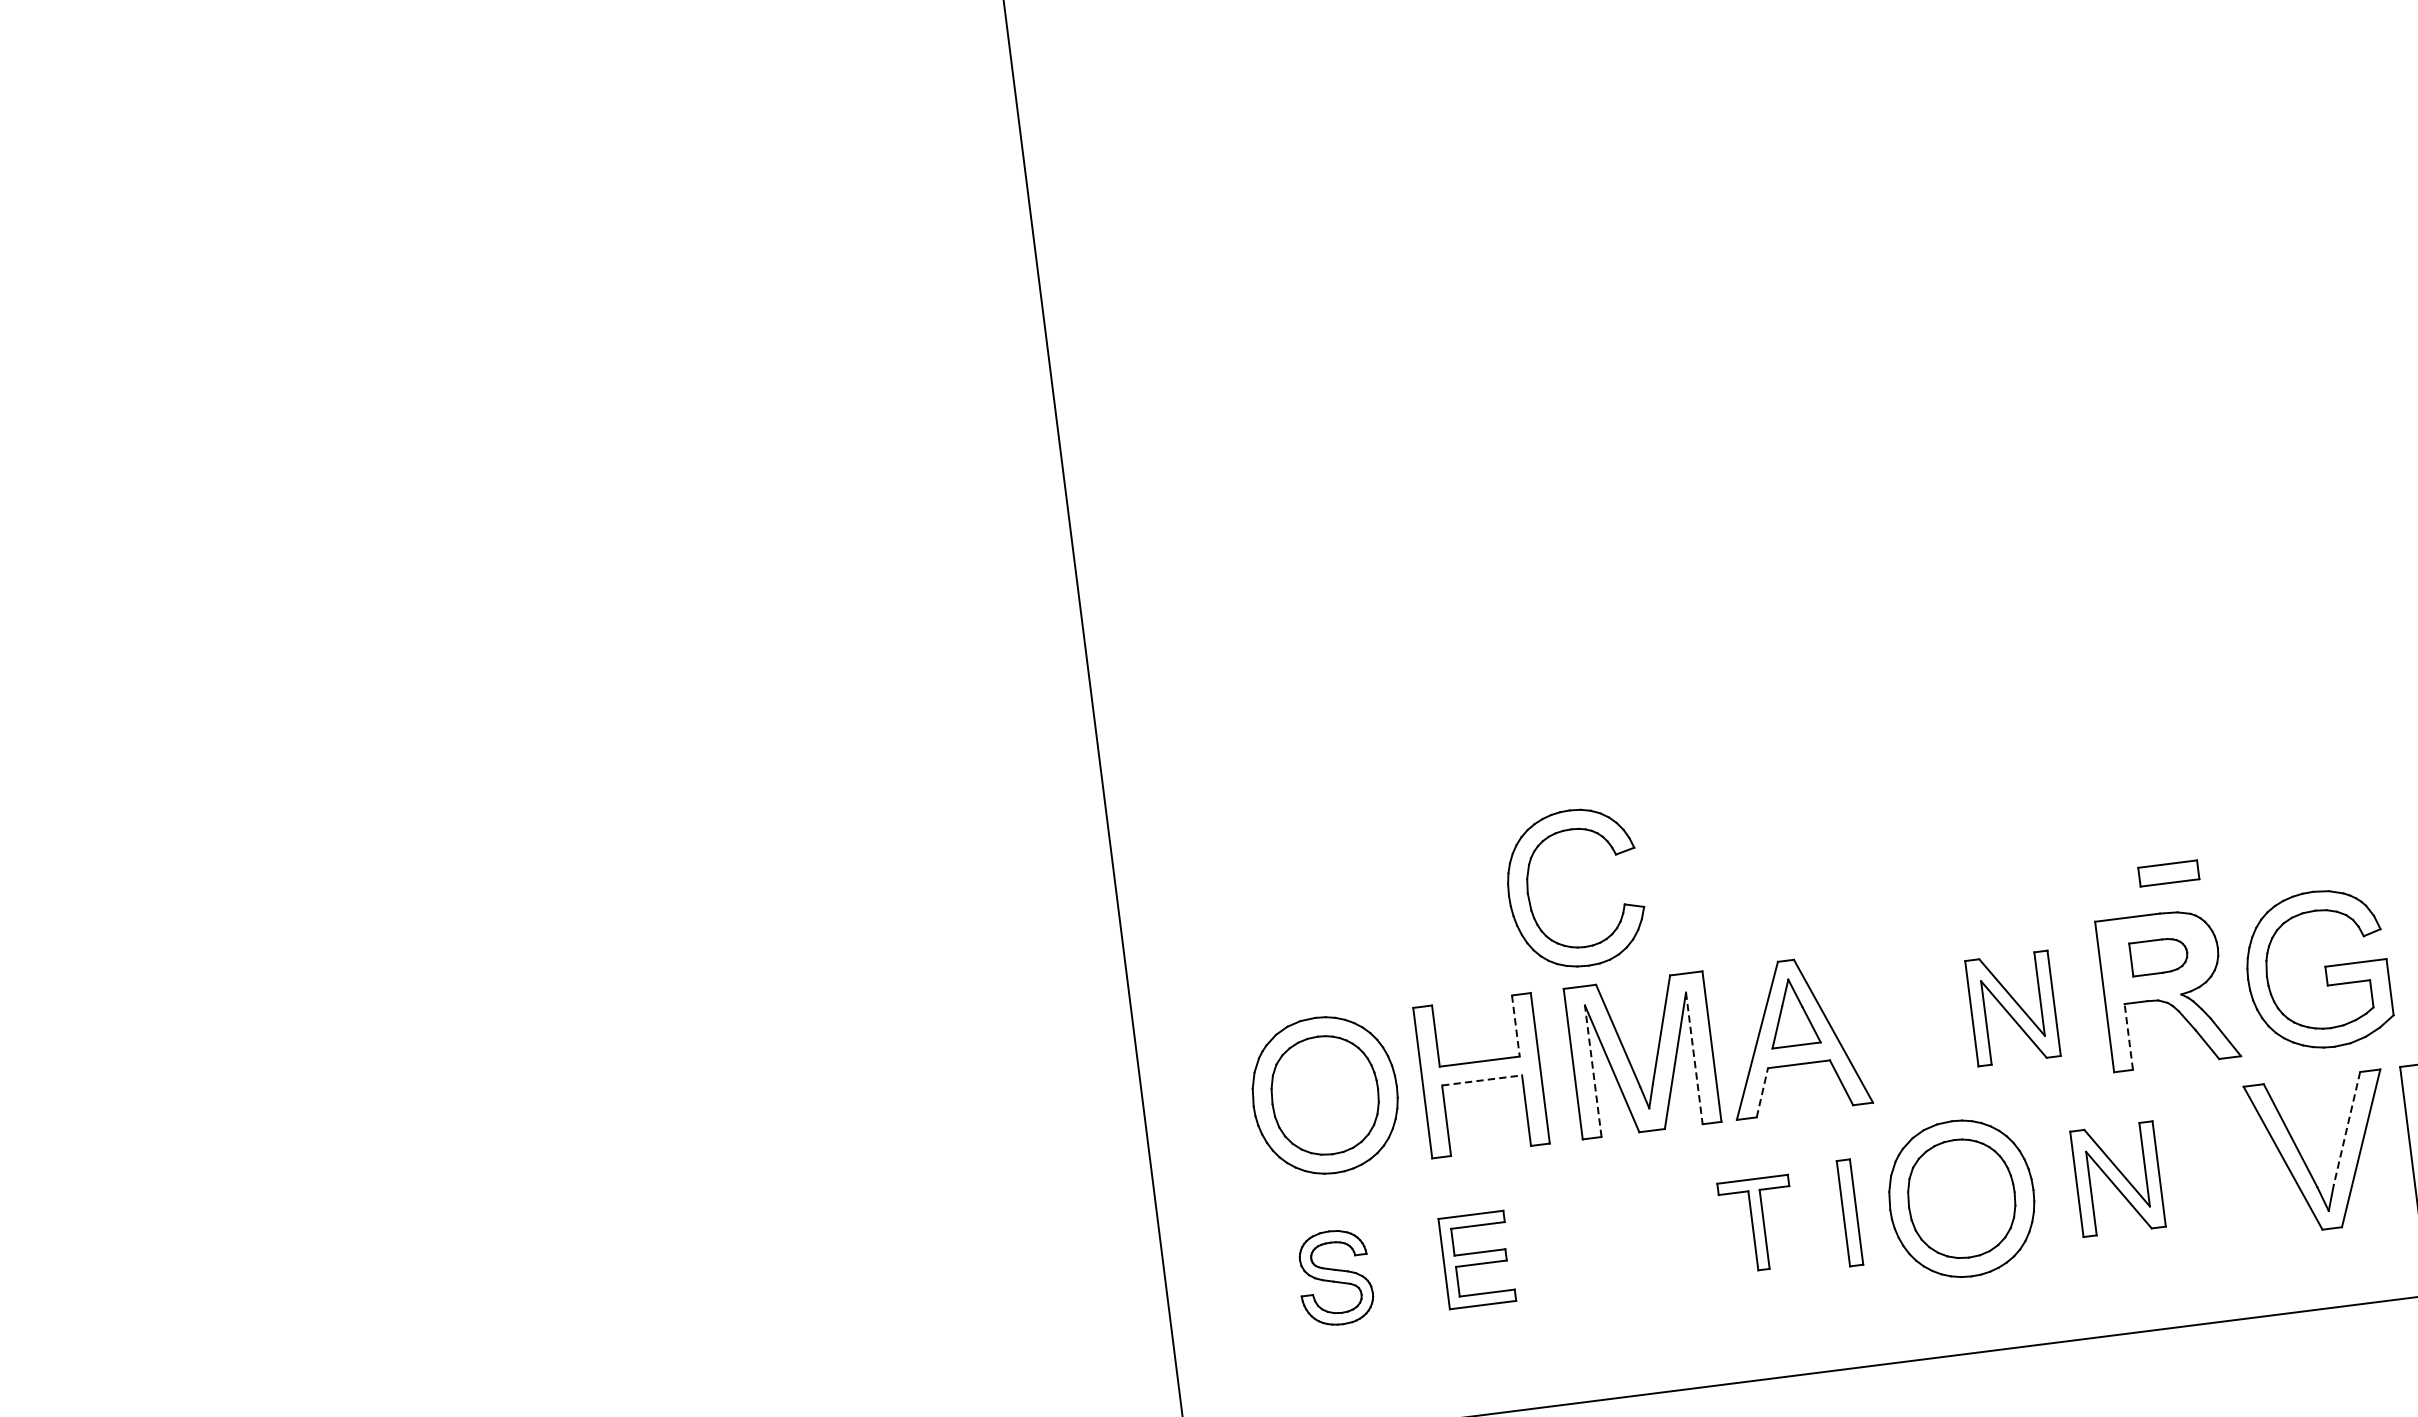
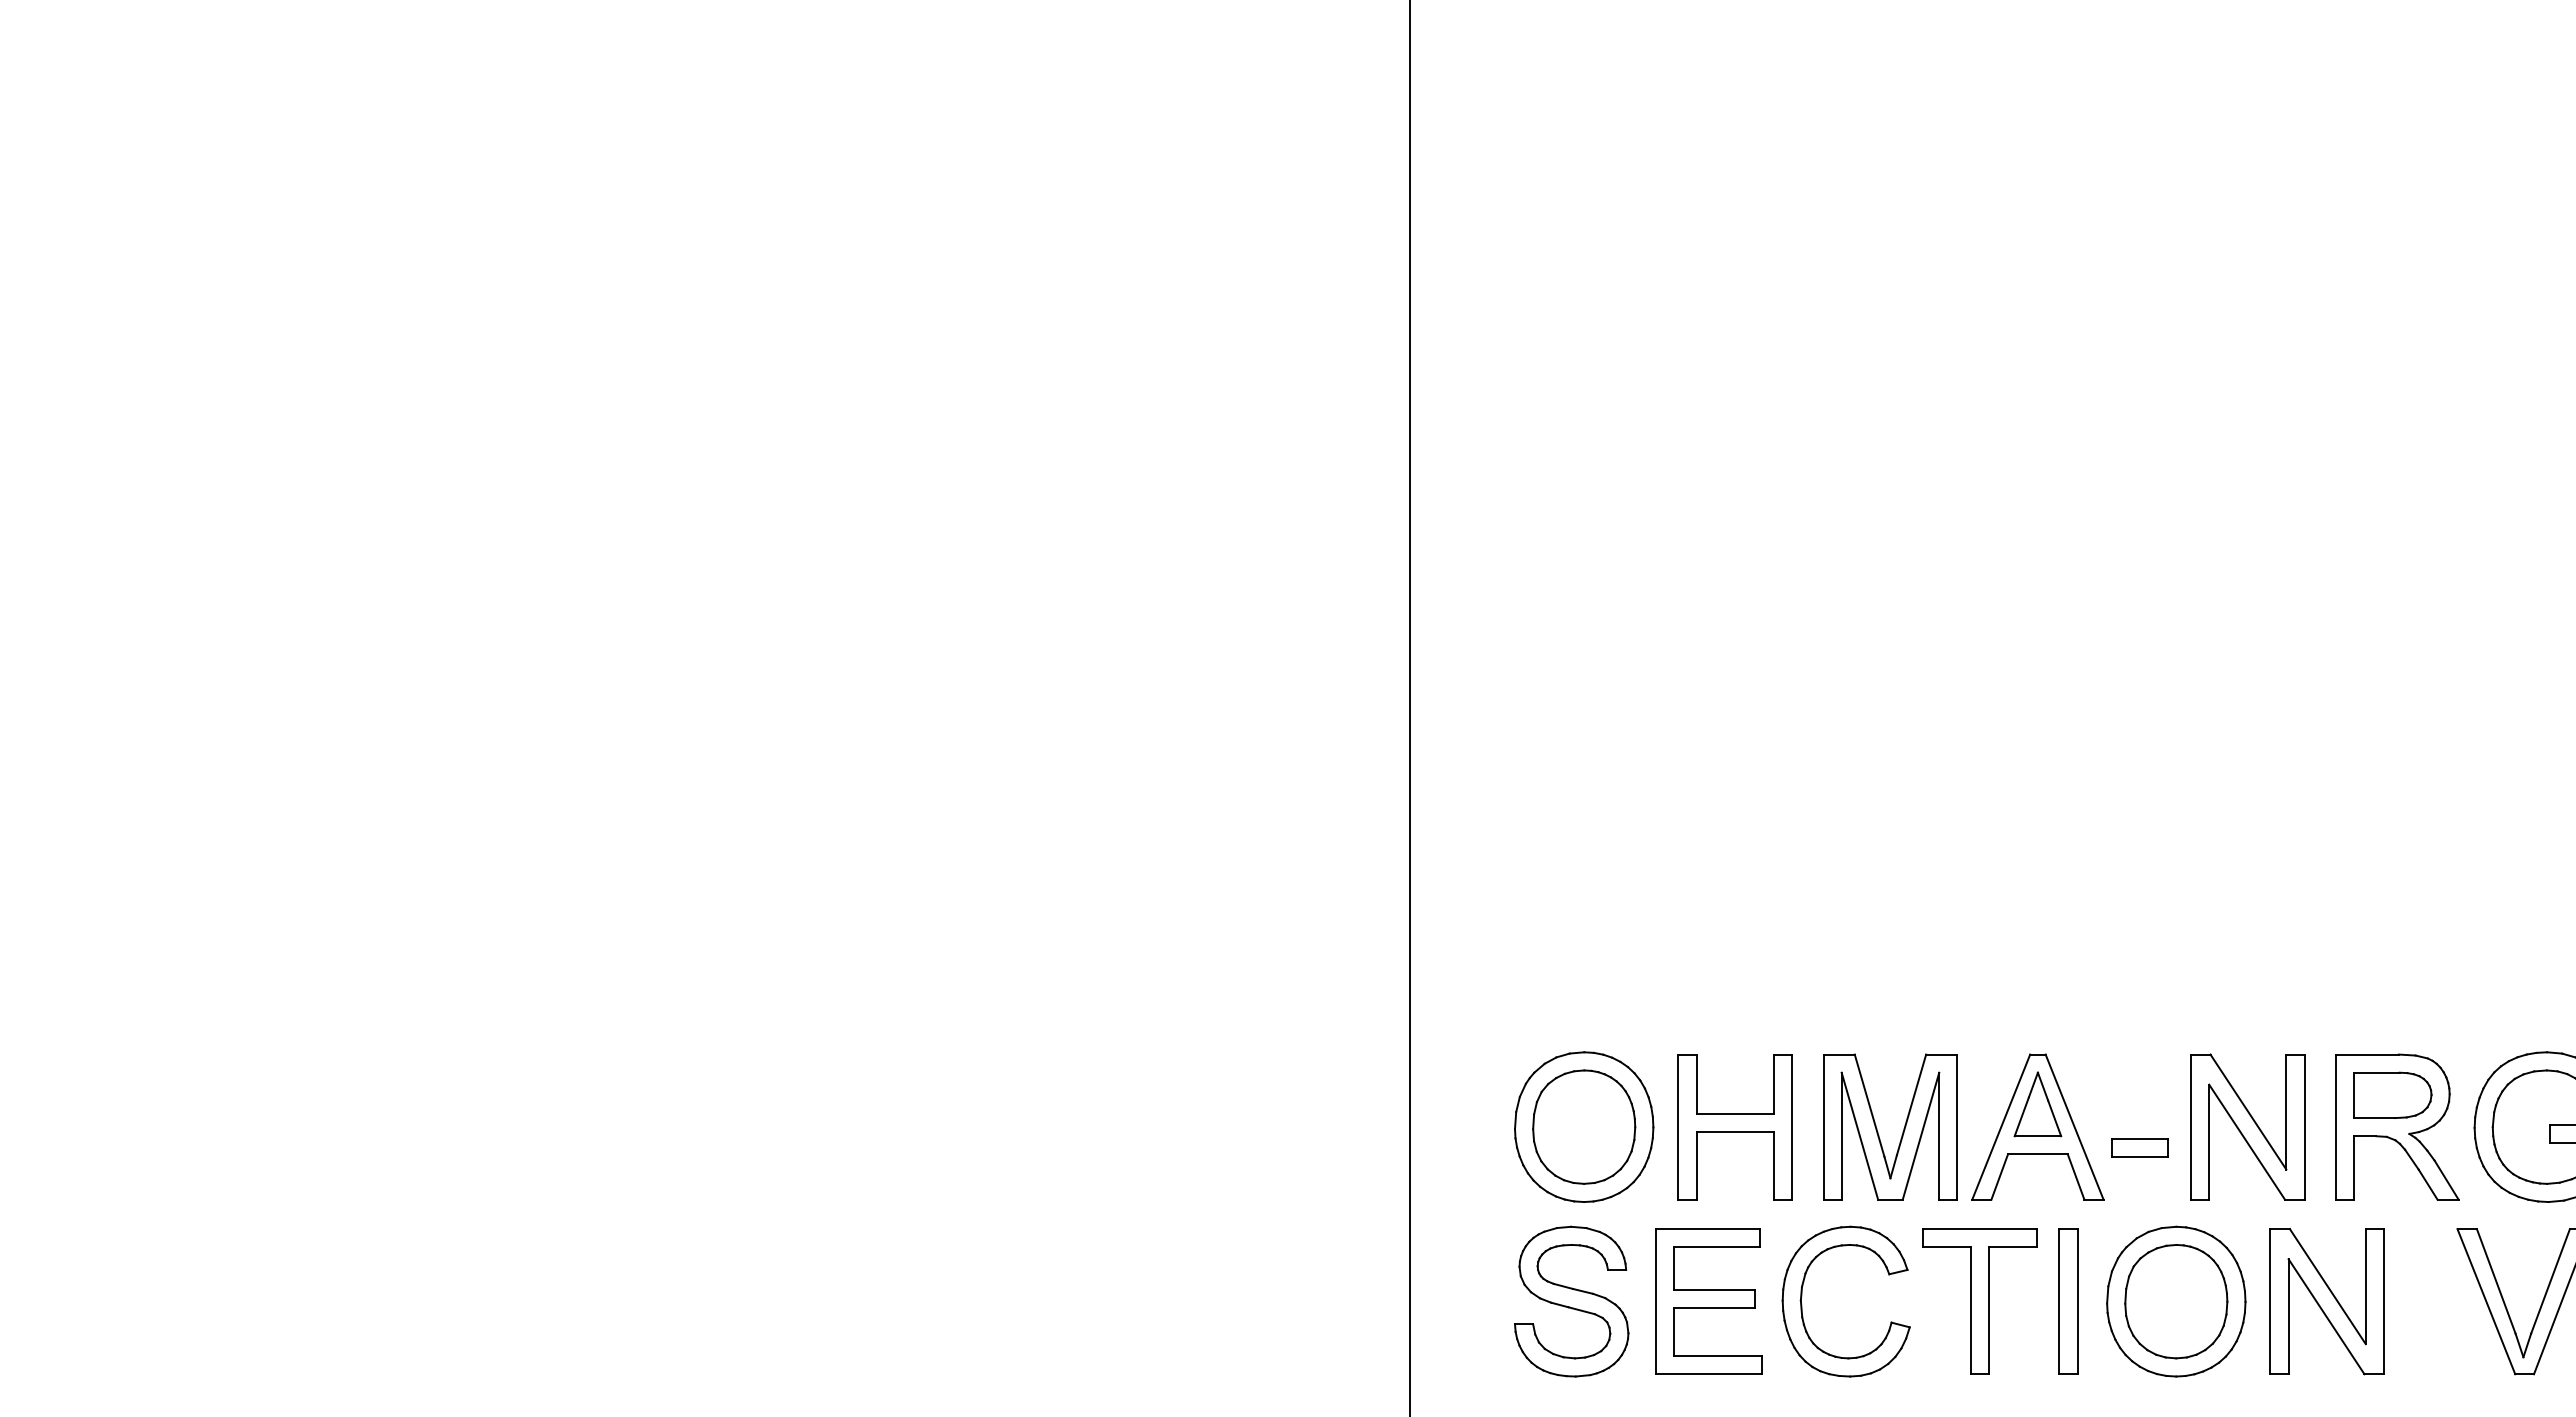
part: (2168, 873) -> (2139, 1147), moved
part: (1530, 897) -> (1802, 1304), moved
part: (2158, 955) -> (2392, 1094), size x1.43
part: (2012, 1007) -> (2247, 1126), size x1.43
line: (1515, 1026) -> (1773, 1084), dashed -> solid
line: (2128, 1037) -> (2354, 1168), dashed -> solid
line: (1694, 1058) -> (1939, 1136), dashed -> solid
line: (1593, 1071) -> (1841, 1136), dashed -> solid
line: (1482, 1080) -> (1735, 1131), dashed -> solid
line: (1762, 1092) -> (1999, 1176), dashed -> solid
line: (2346, 1128) -> (2550, 1281), dashed -> solid
part: (2117, 1178) -> (2326, 1301), size x1.43
part: (1849, 1212) -> (2068, 1301), size x1.43
part: (1757, 1224) -> (1979, 1301), size x1.67
part: (1476, 1259) -> (1708, 1301), size x1.67
part: (1334, 1277) -> (1571, 1301), size x1.67

